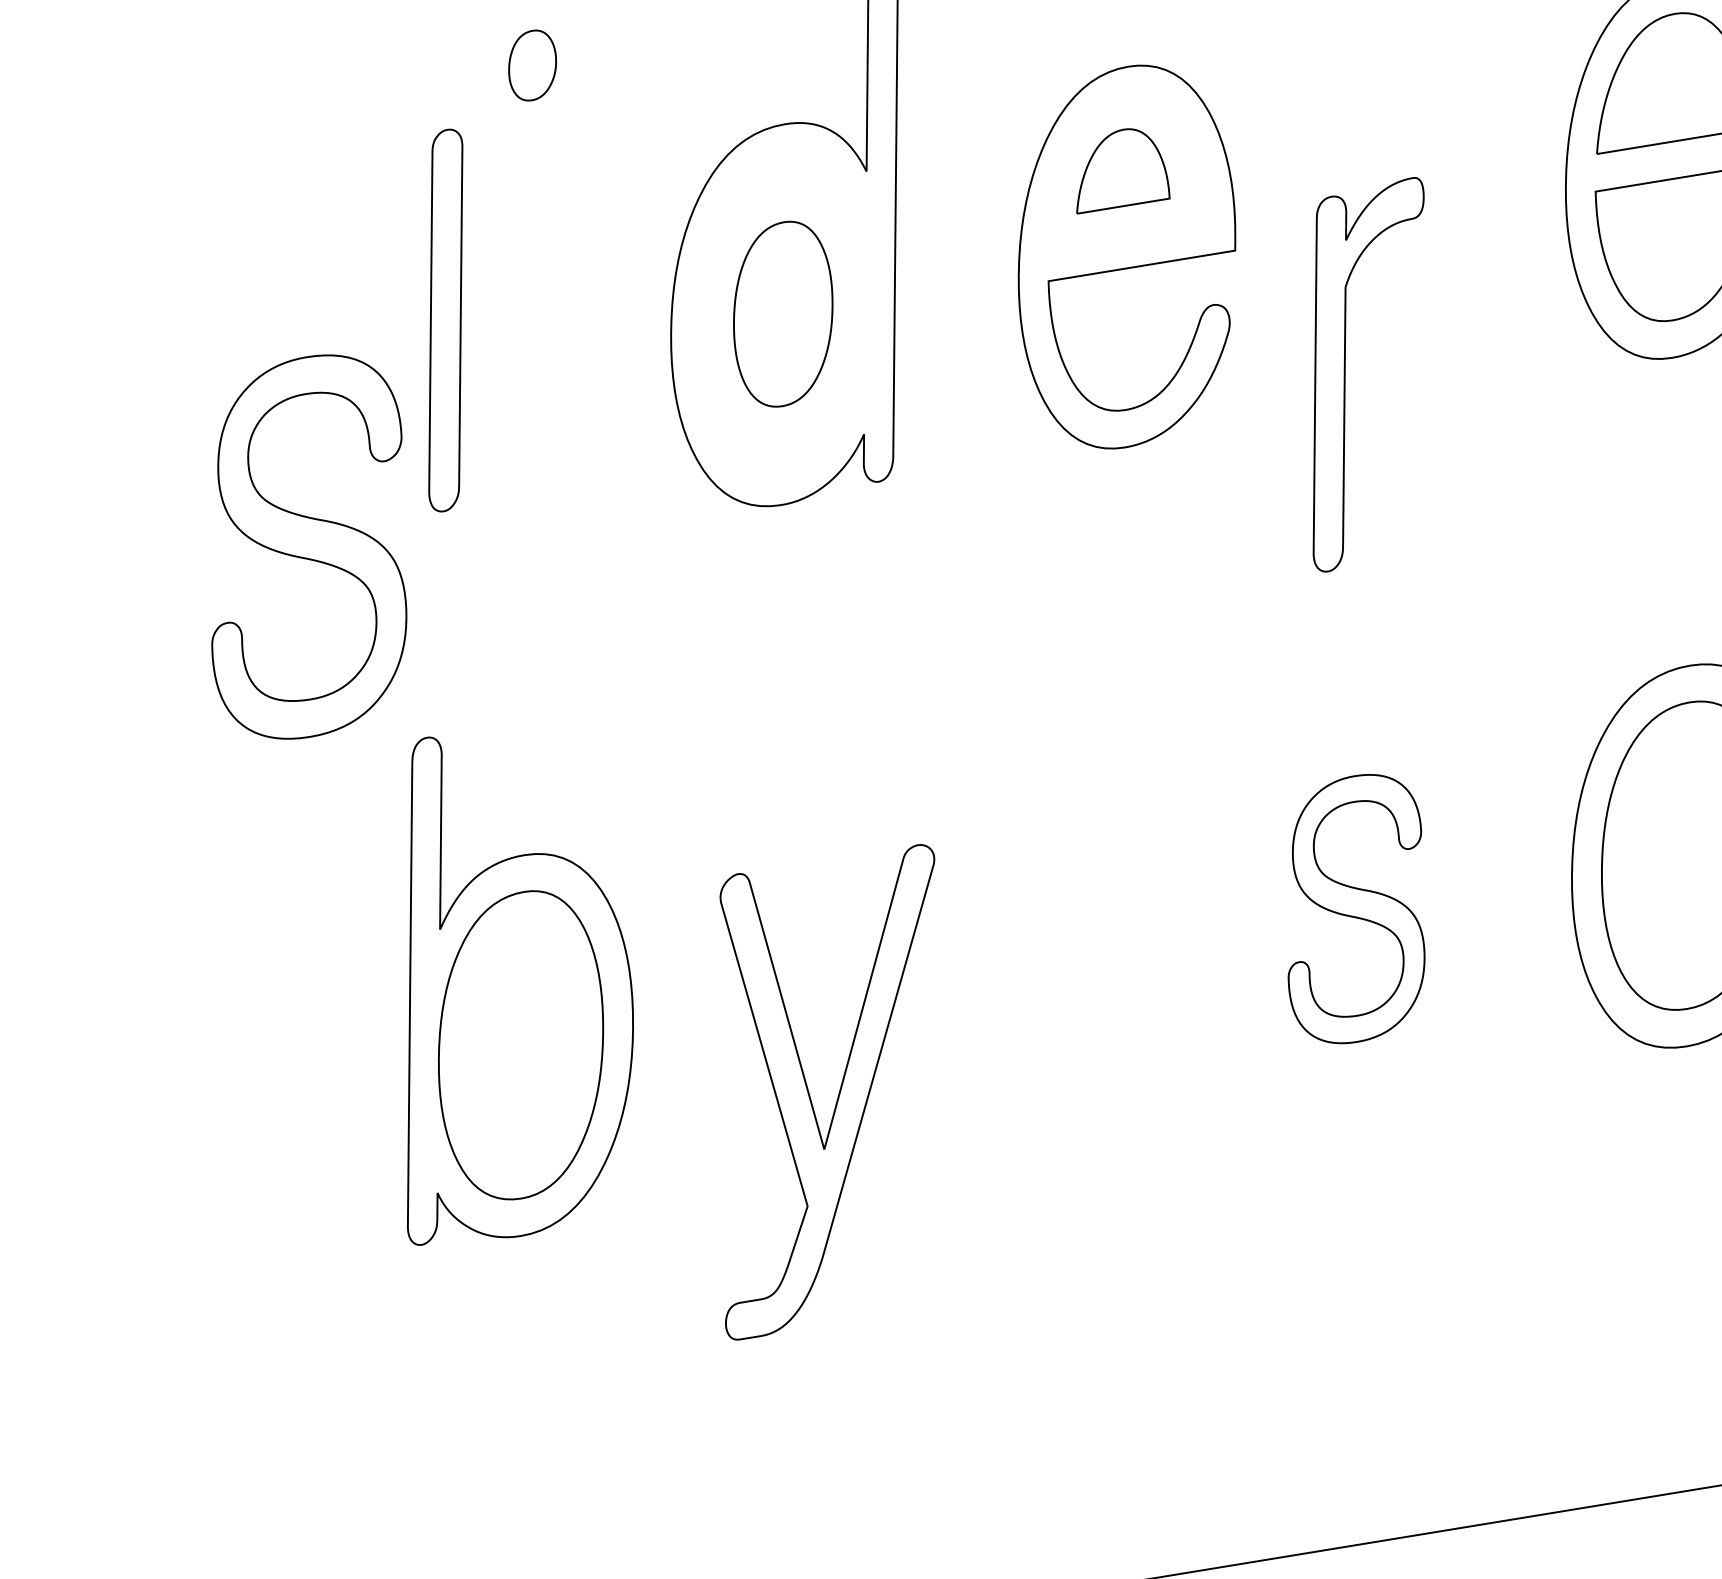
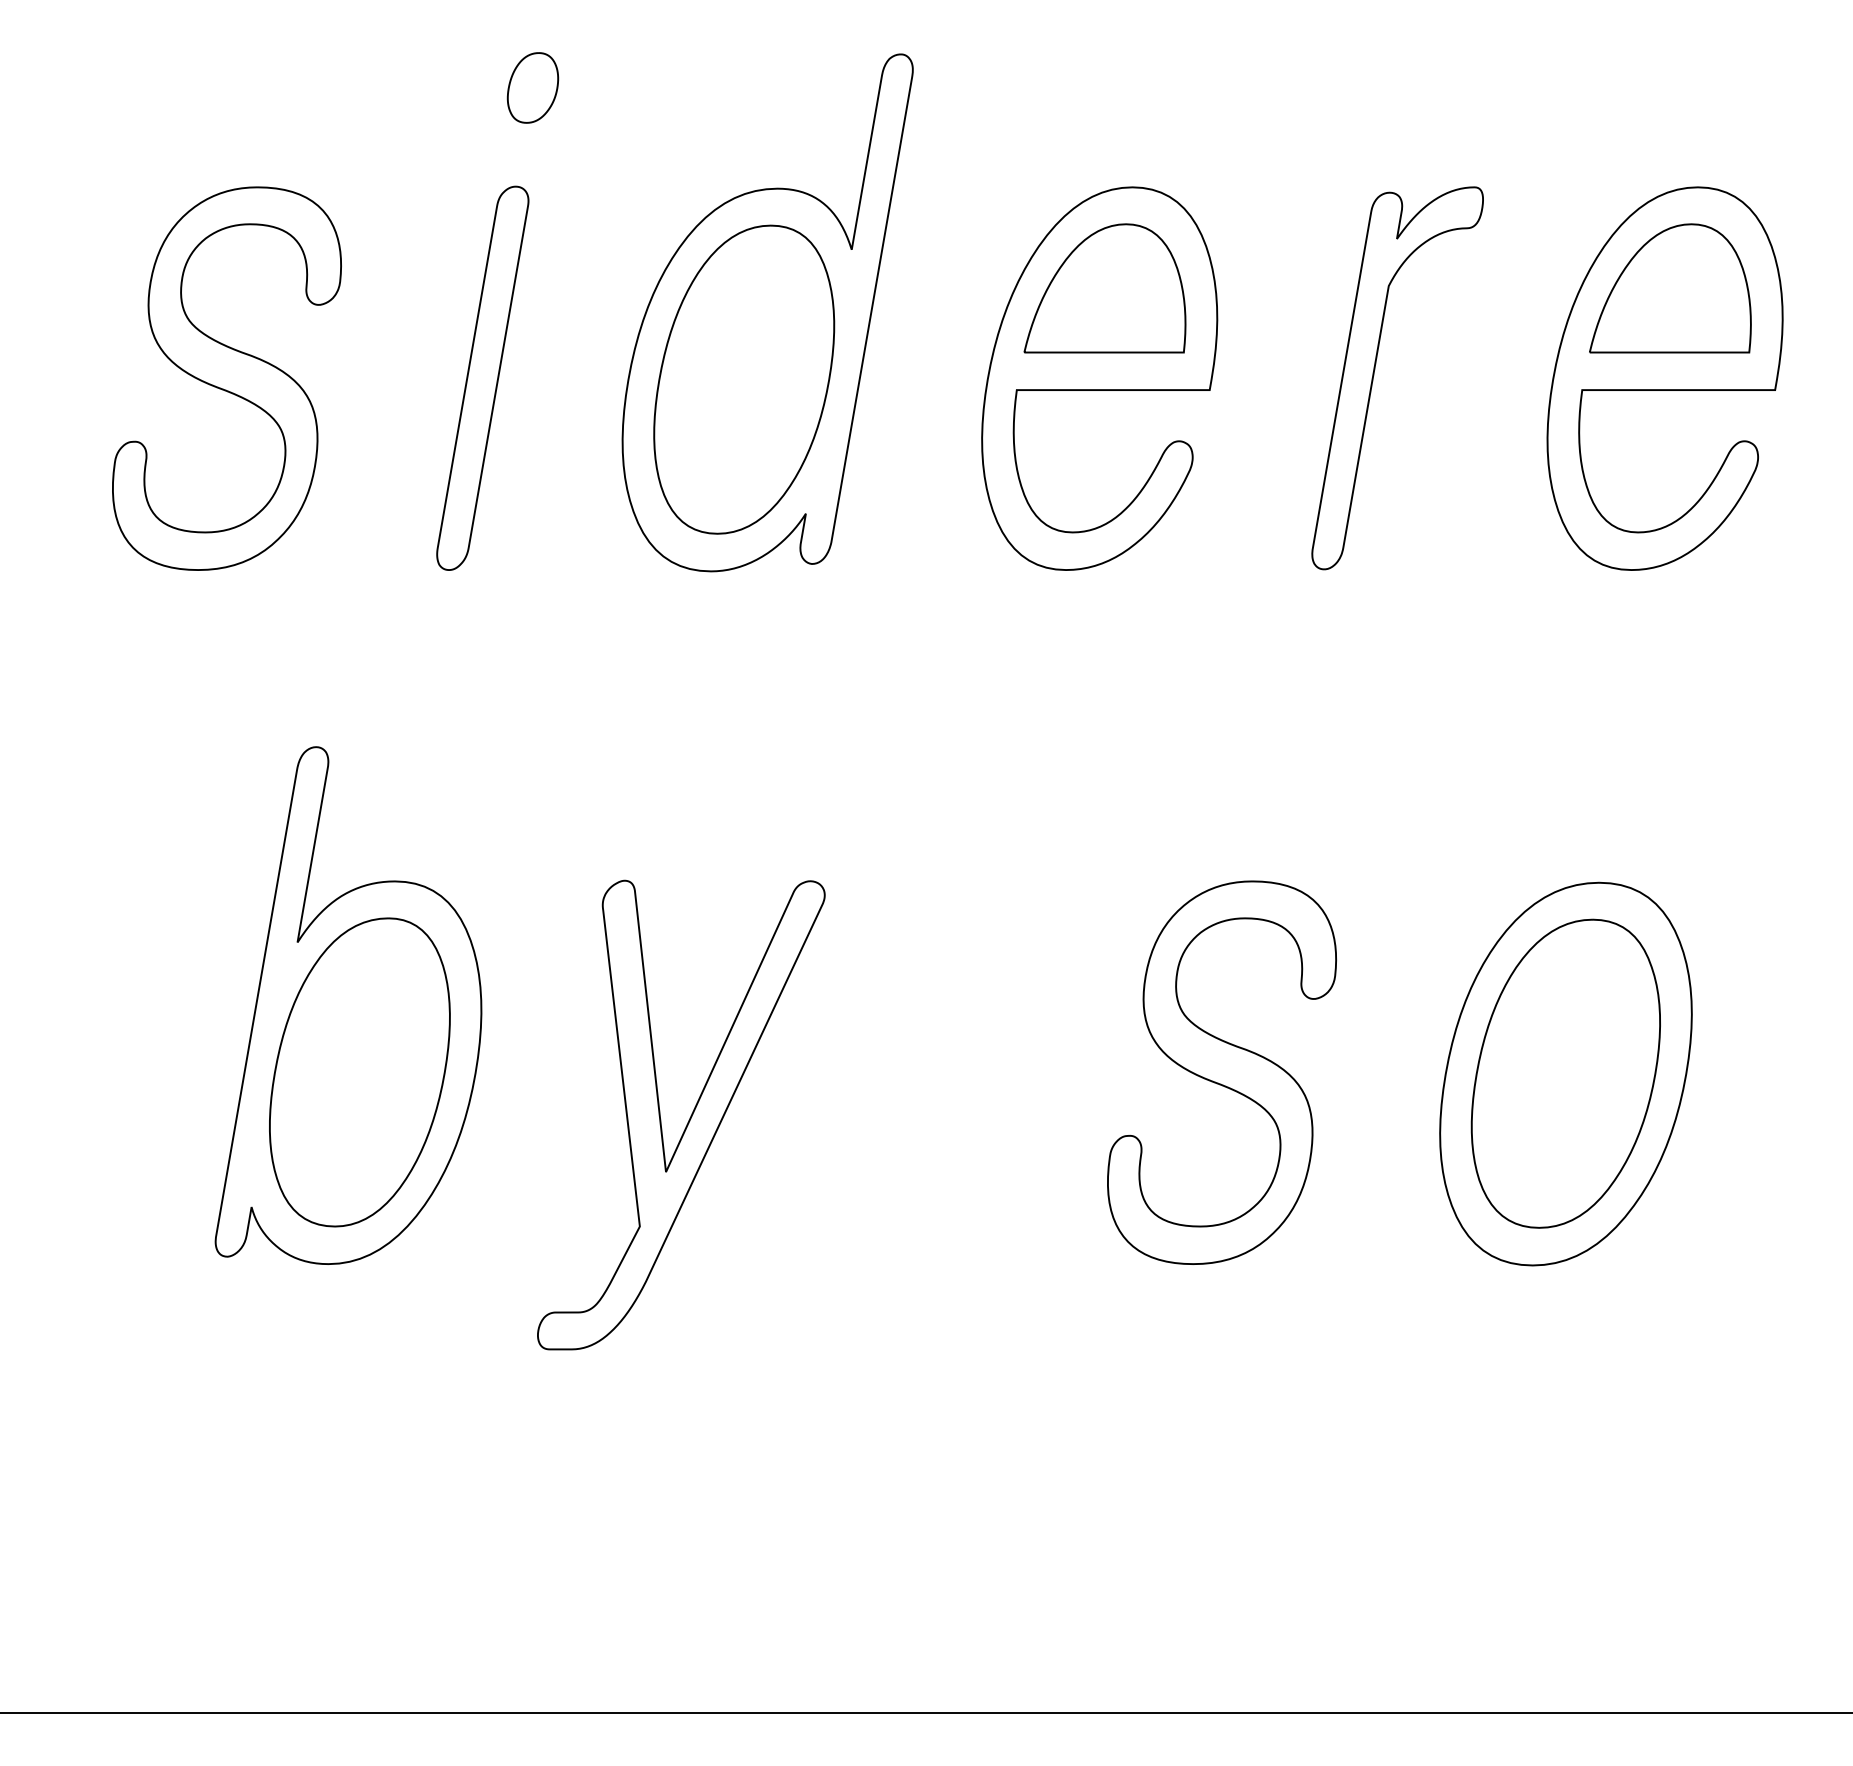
part: (1117, 168) -> (1104, 288), size x1.67
part: (783, 314) -> (744, 379), size x1.67
part: (445, 319) -> (482, 377), moved
part: (1345, 375) -> (1374, 375), moved
part: (306, 547) -> (226, 378), moved
part: (1354, 909) -> (1221, 1072), size x1.43
part: (838, 1092) -> (689, 1117), moved

